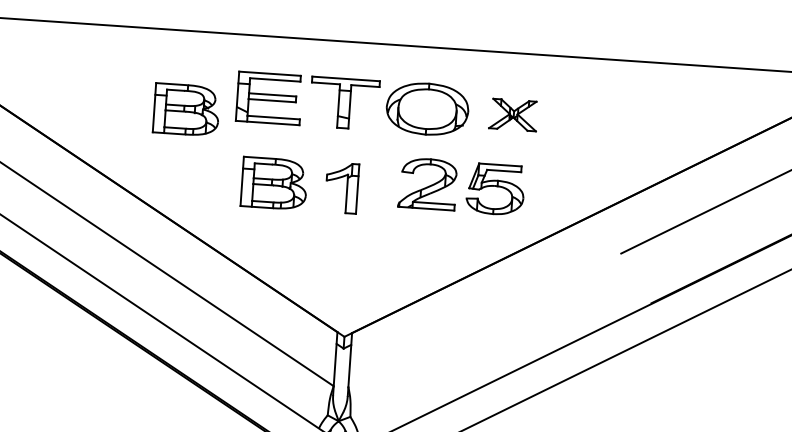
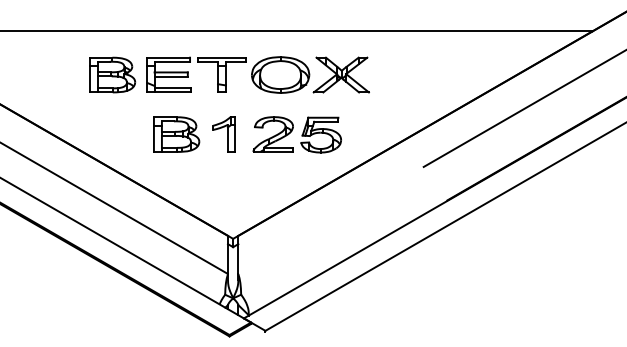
part: (186, 109) -> (112, 74), moved
part: (512, 114) -> (340, 74), size x1.67
part: (460, 186) -> (296, 134), moved

